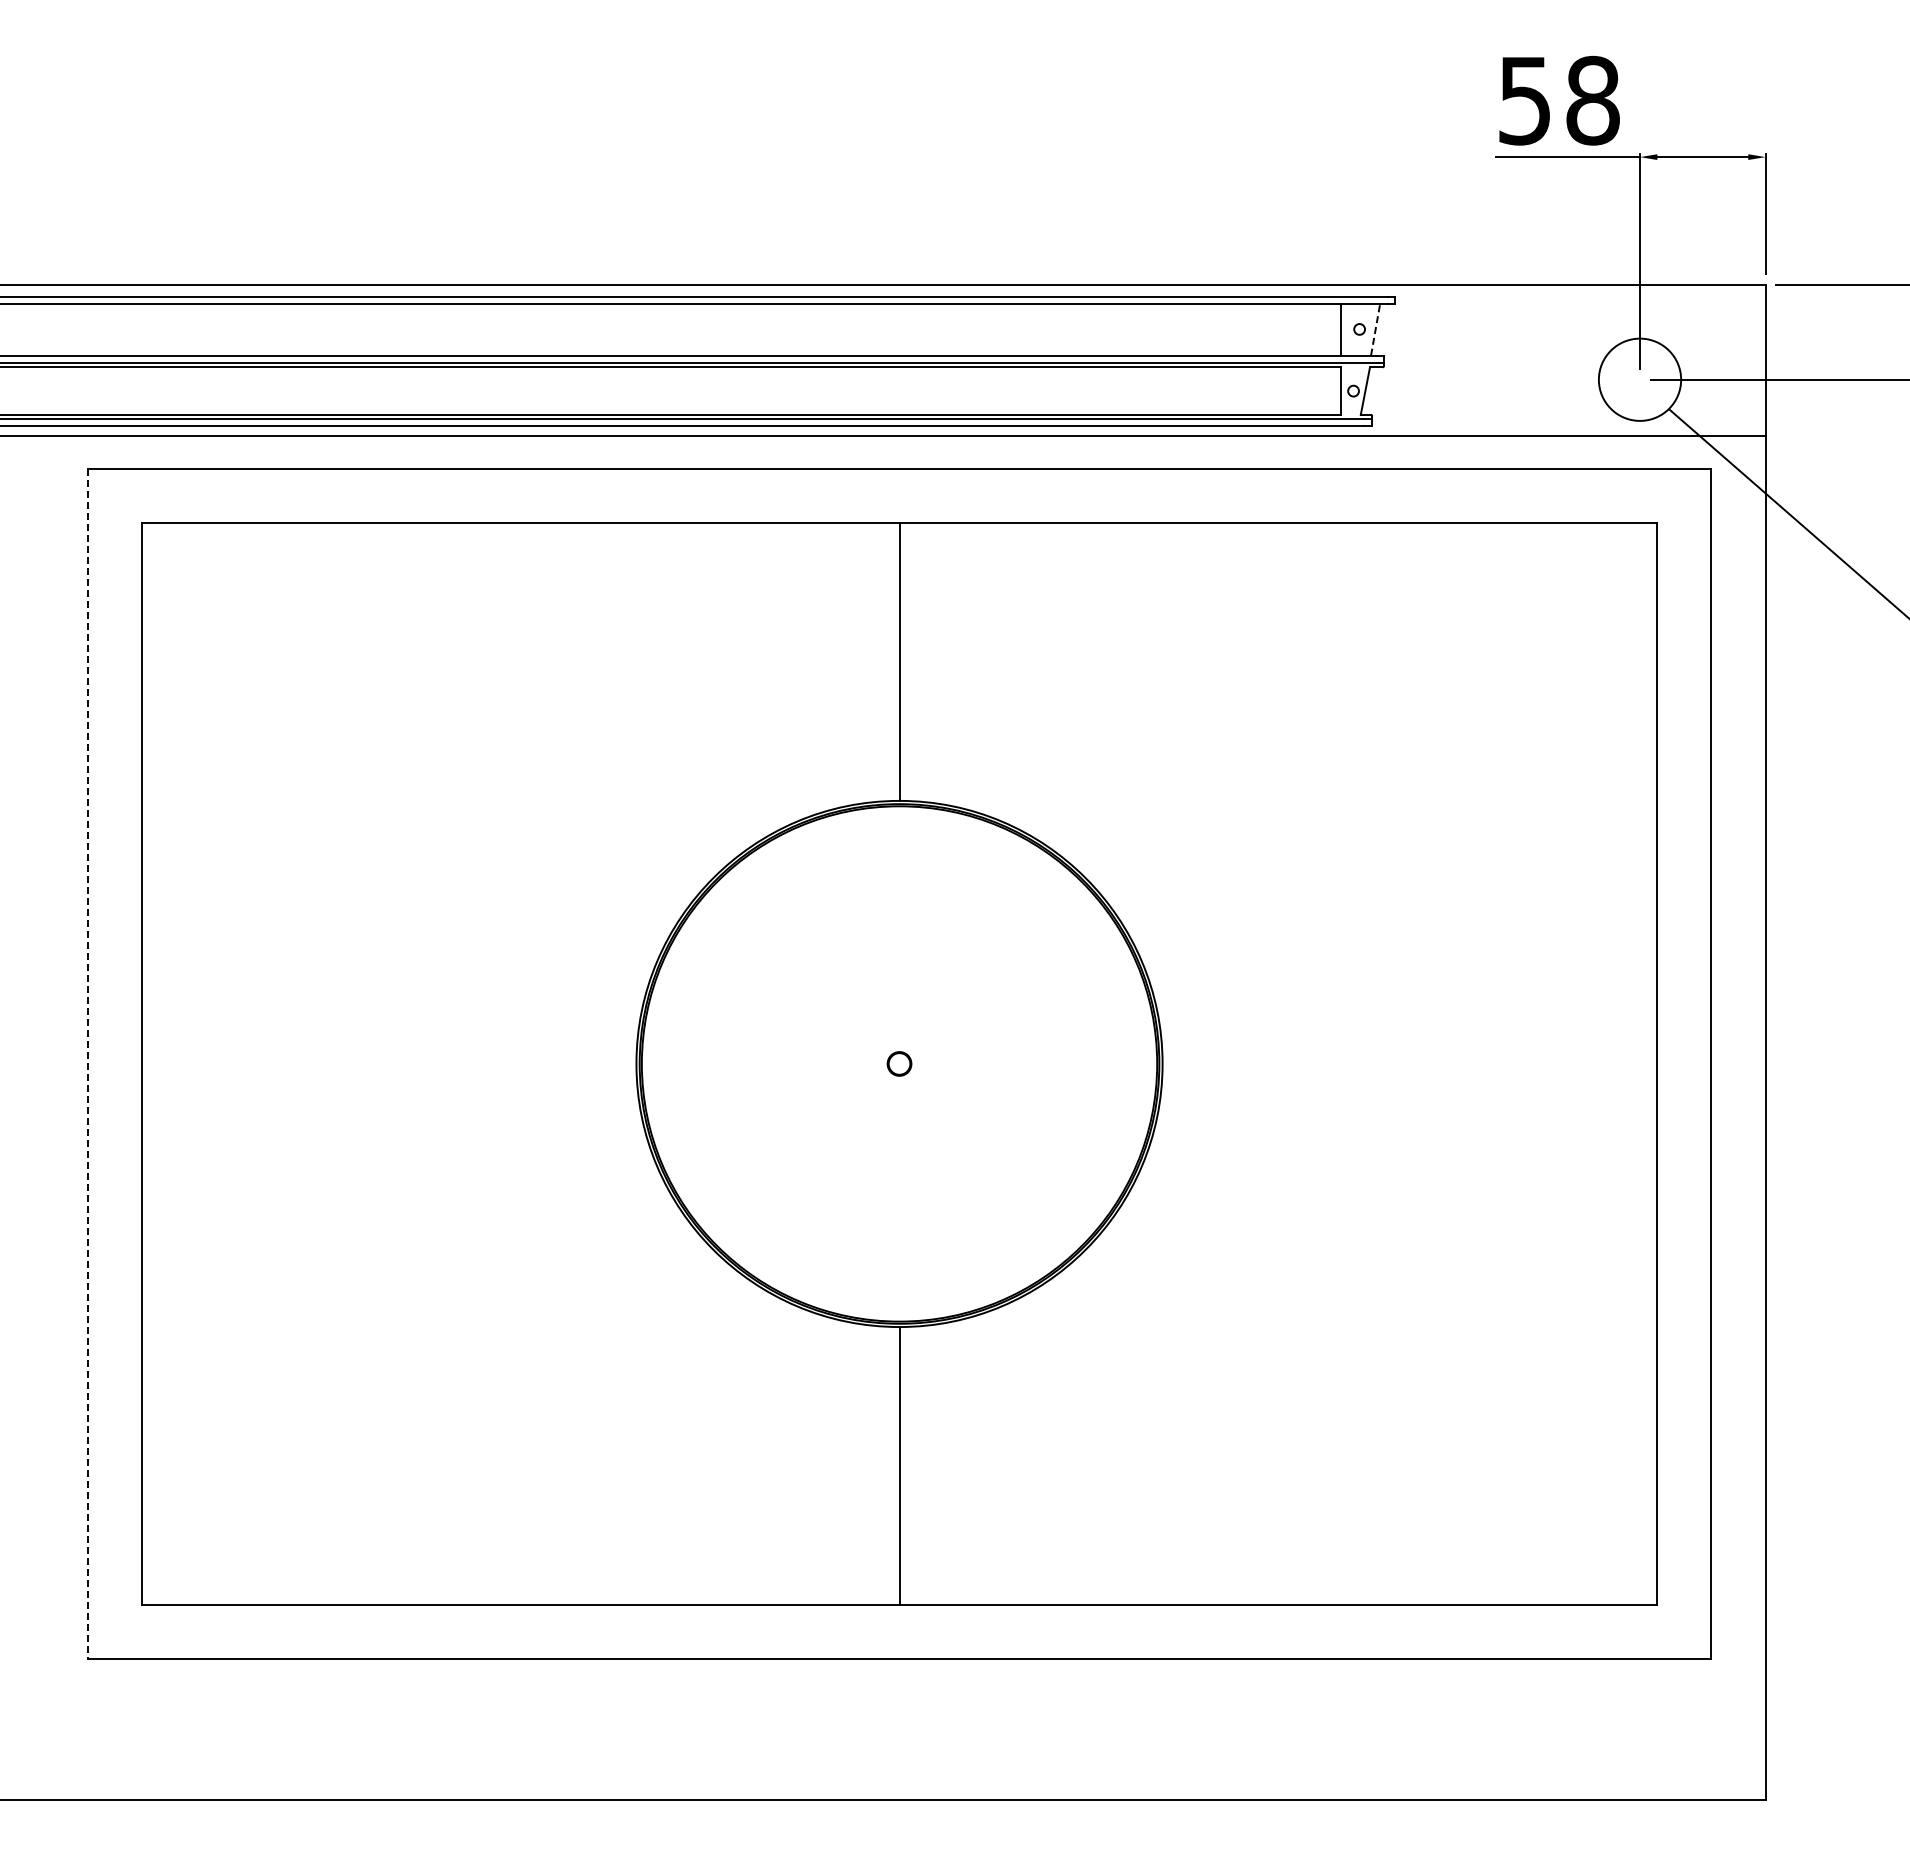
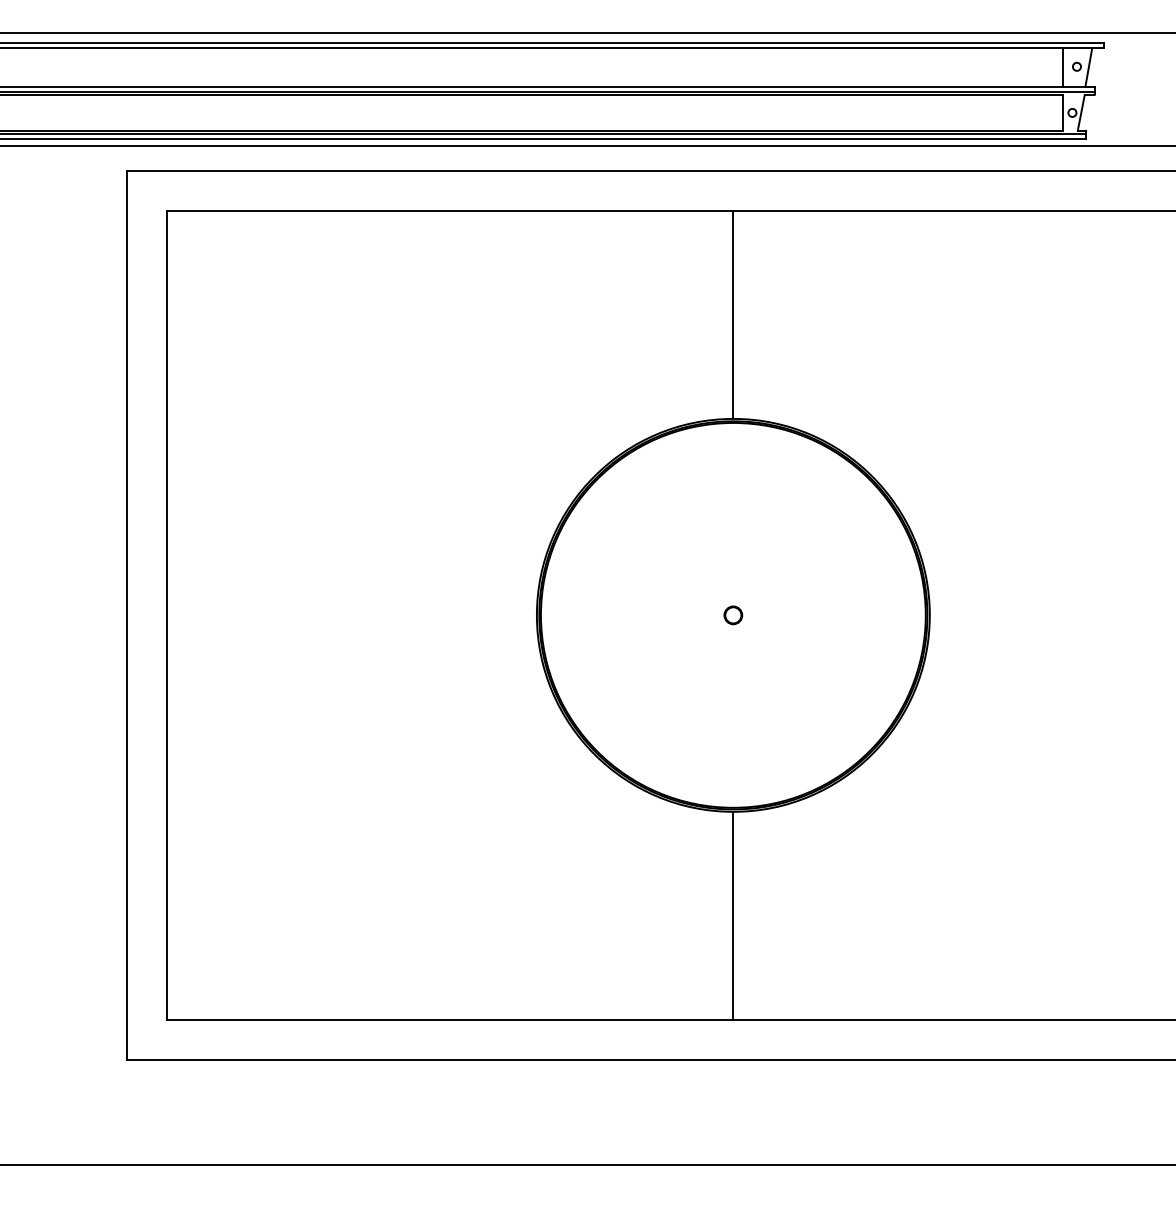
line: (1375, 330) -> (1088, 67), dashed -> solid
line: (87, 1064) -> (126, 615), dashed -> solid

